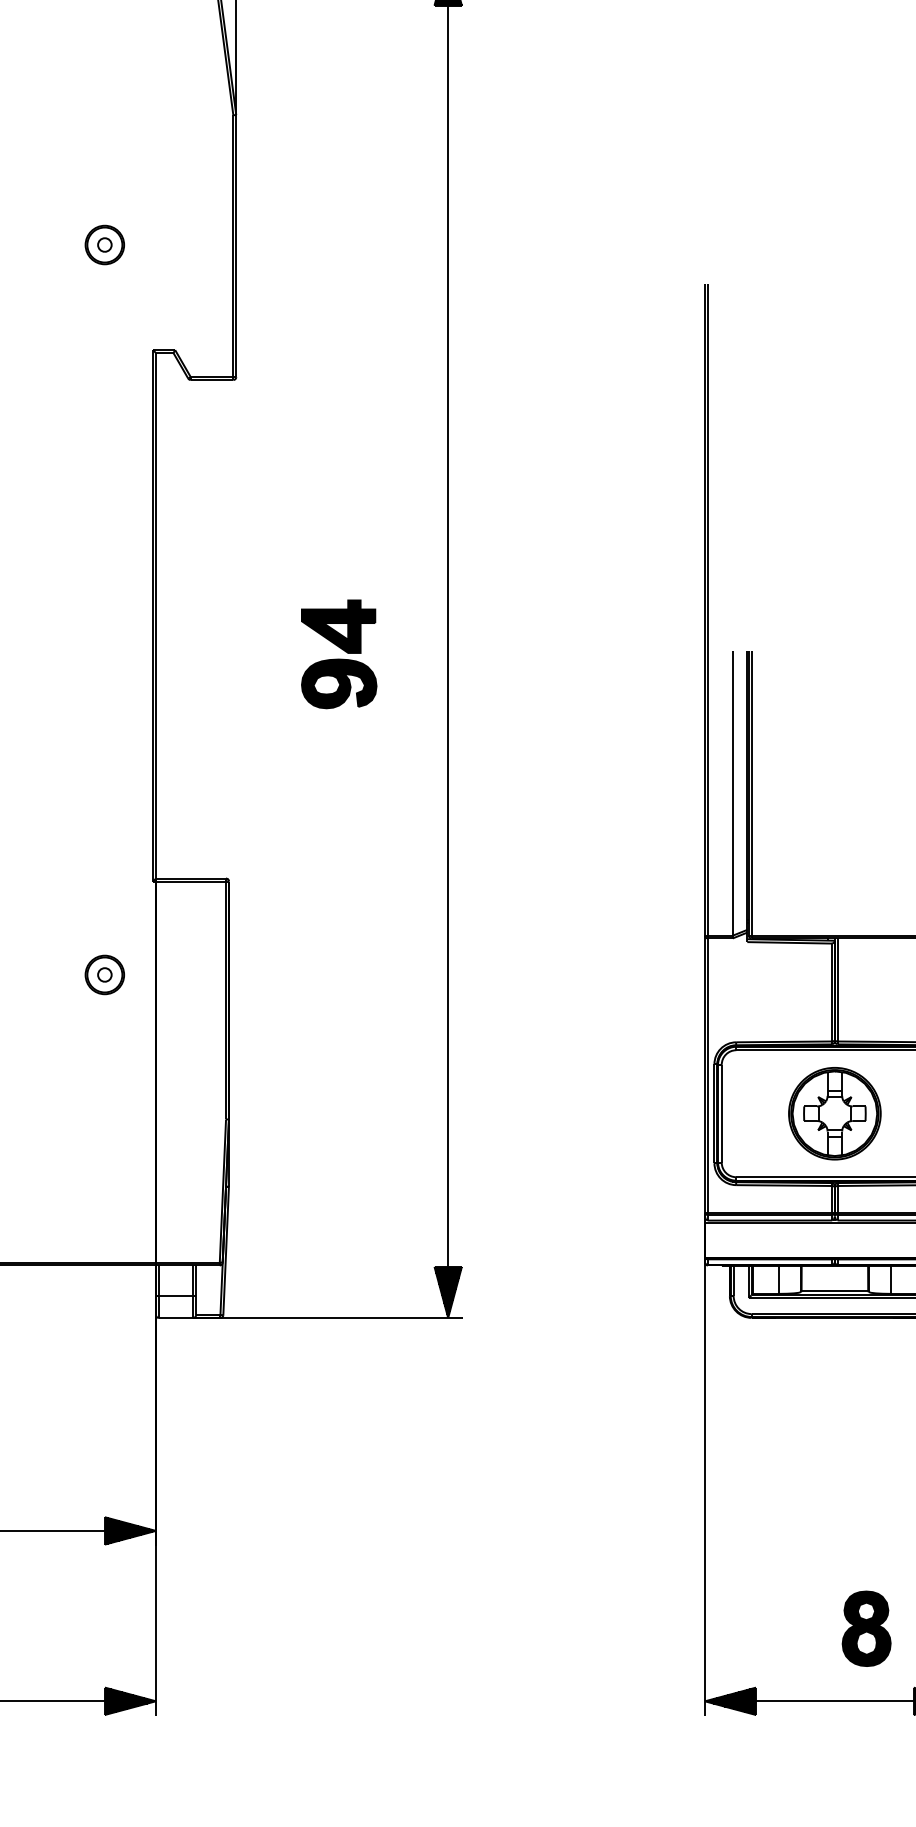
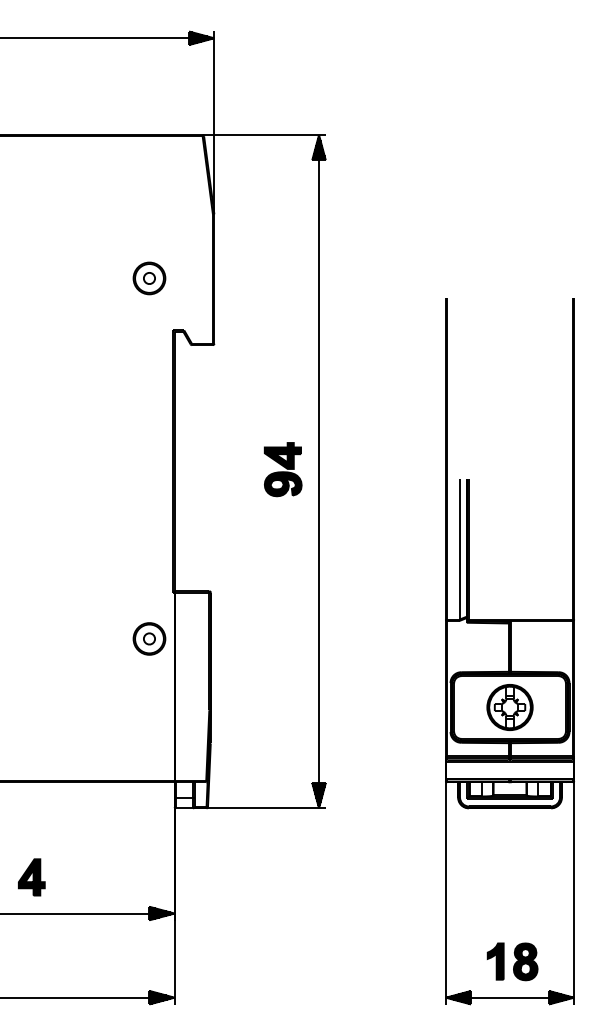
part: (104, 245) -> (149, 278), size x1.67
part: (337, 654) -> (282, 469), moved
part: (104, 974) -> (149, 638), size x1.67
part: (805, 1628) -> (495, 961), added

